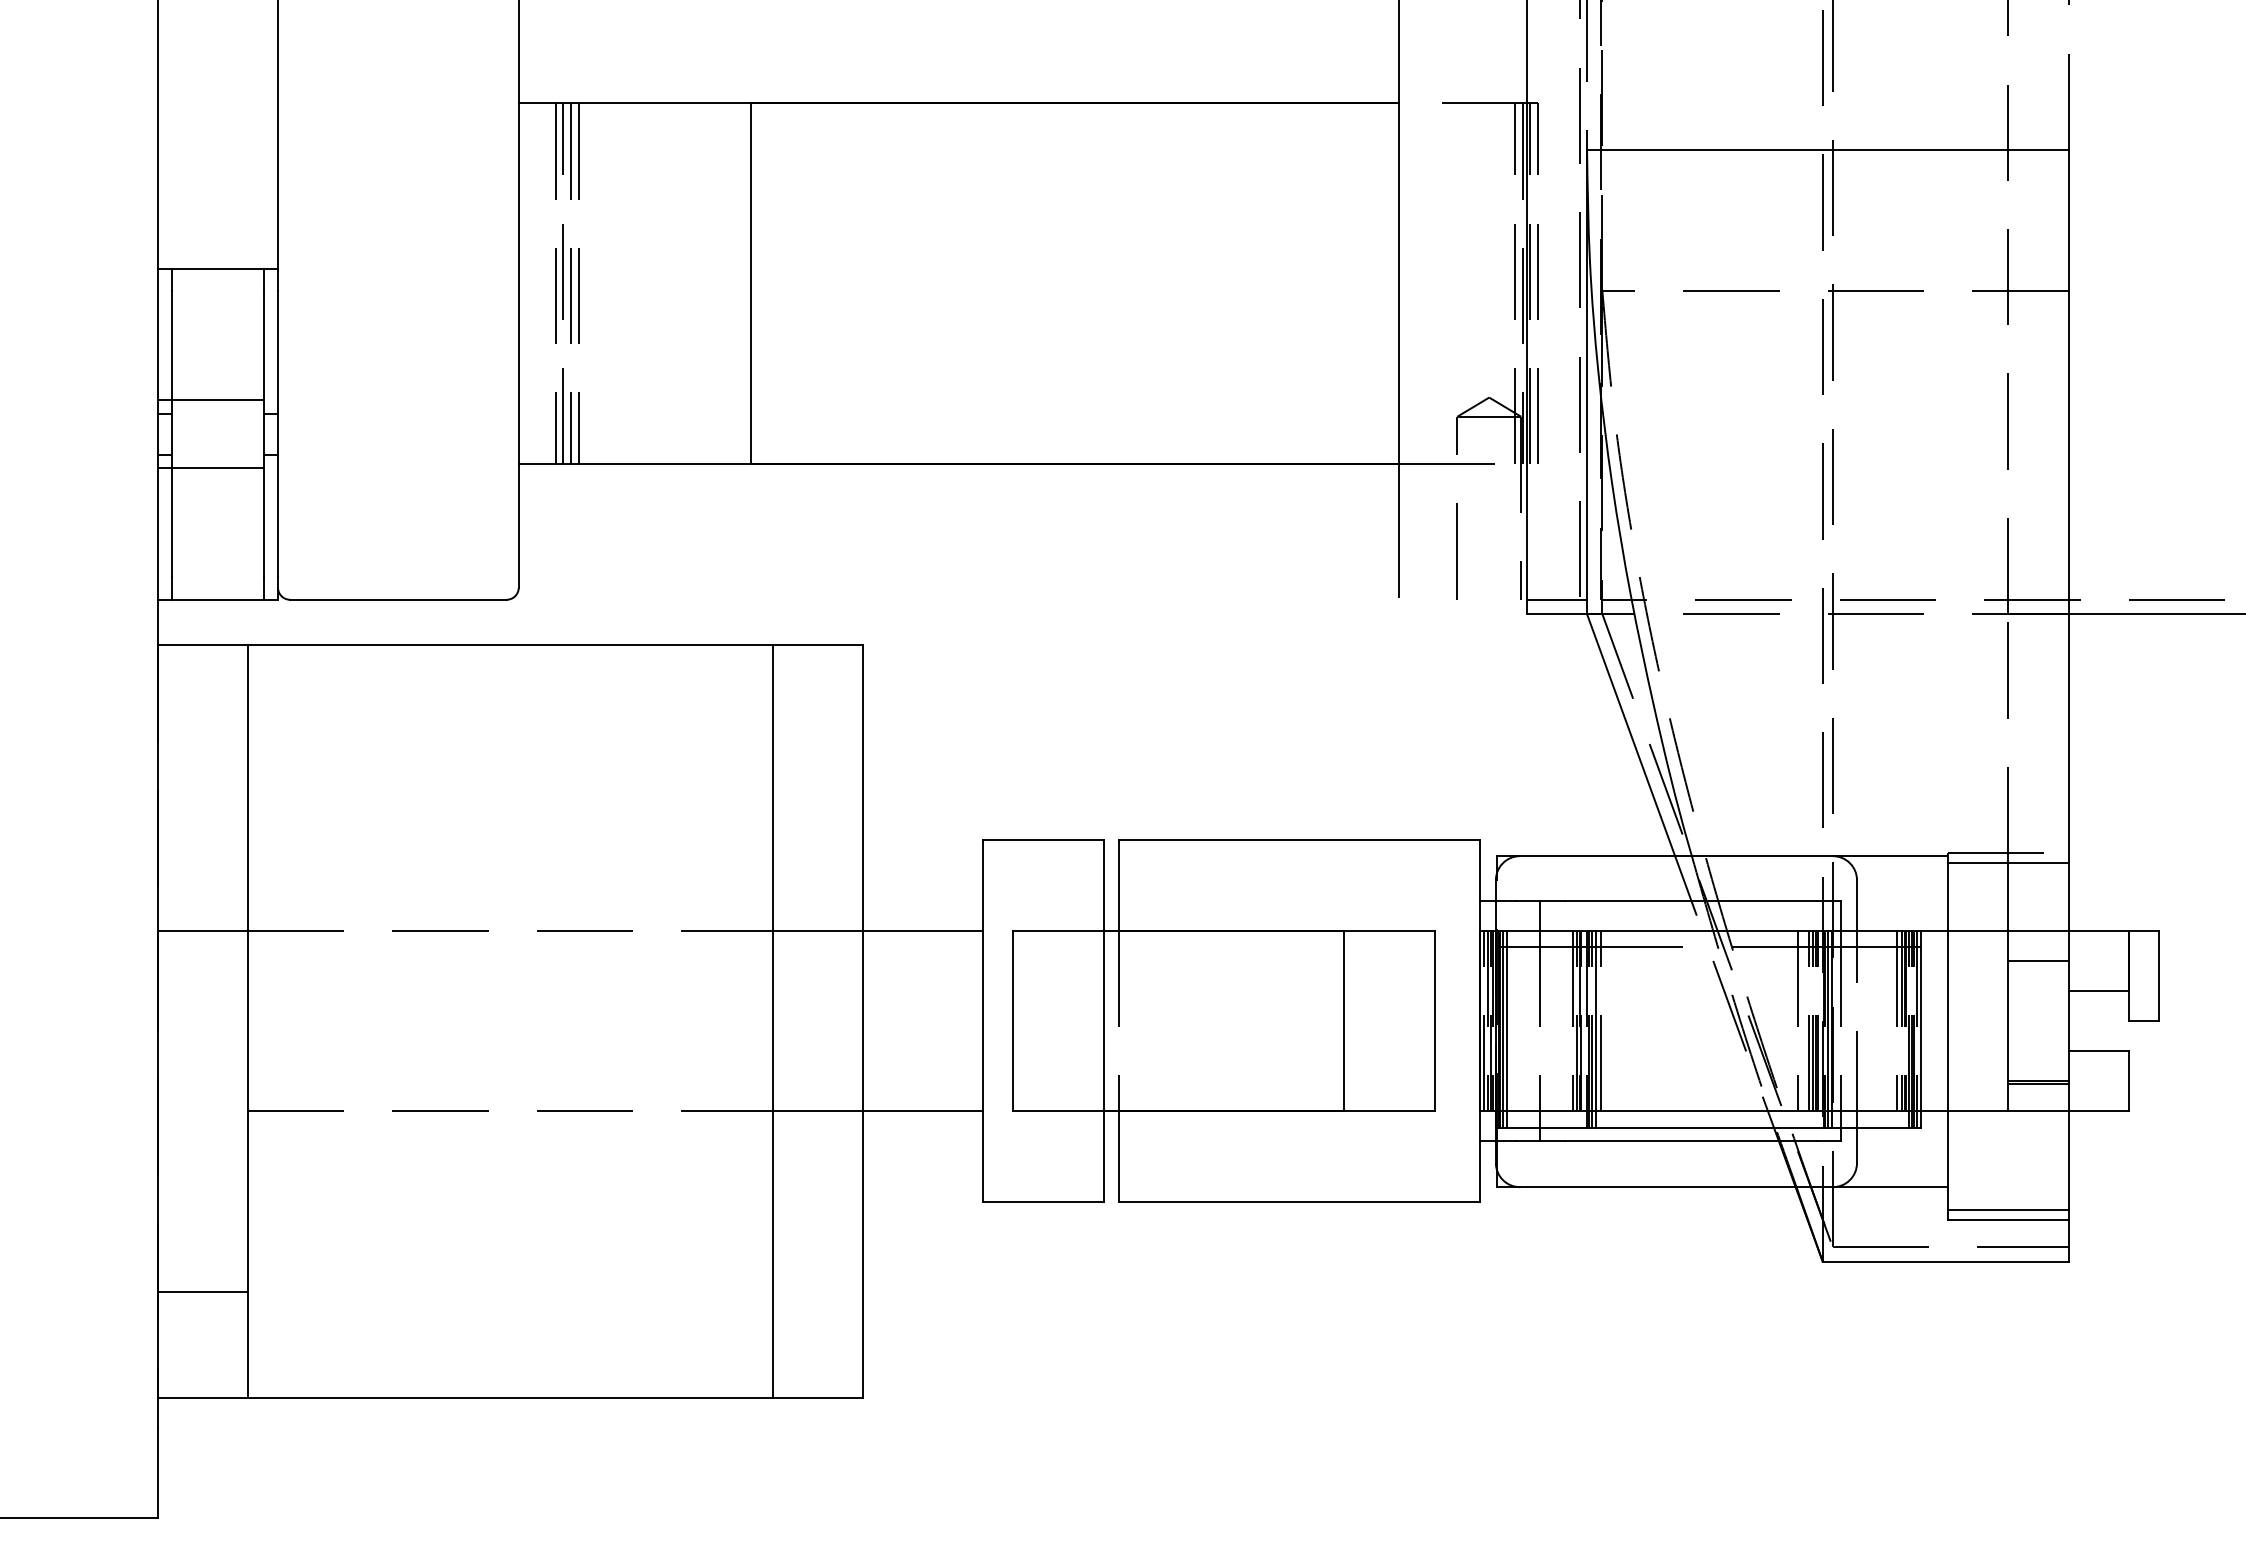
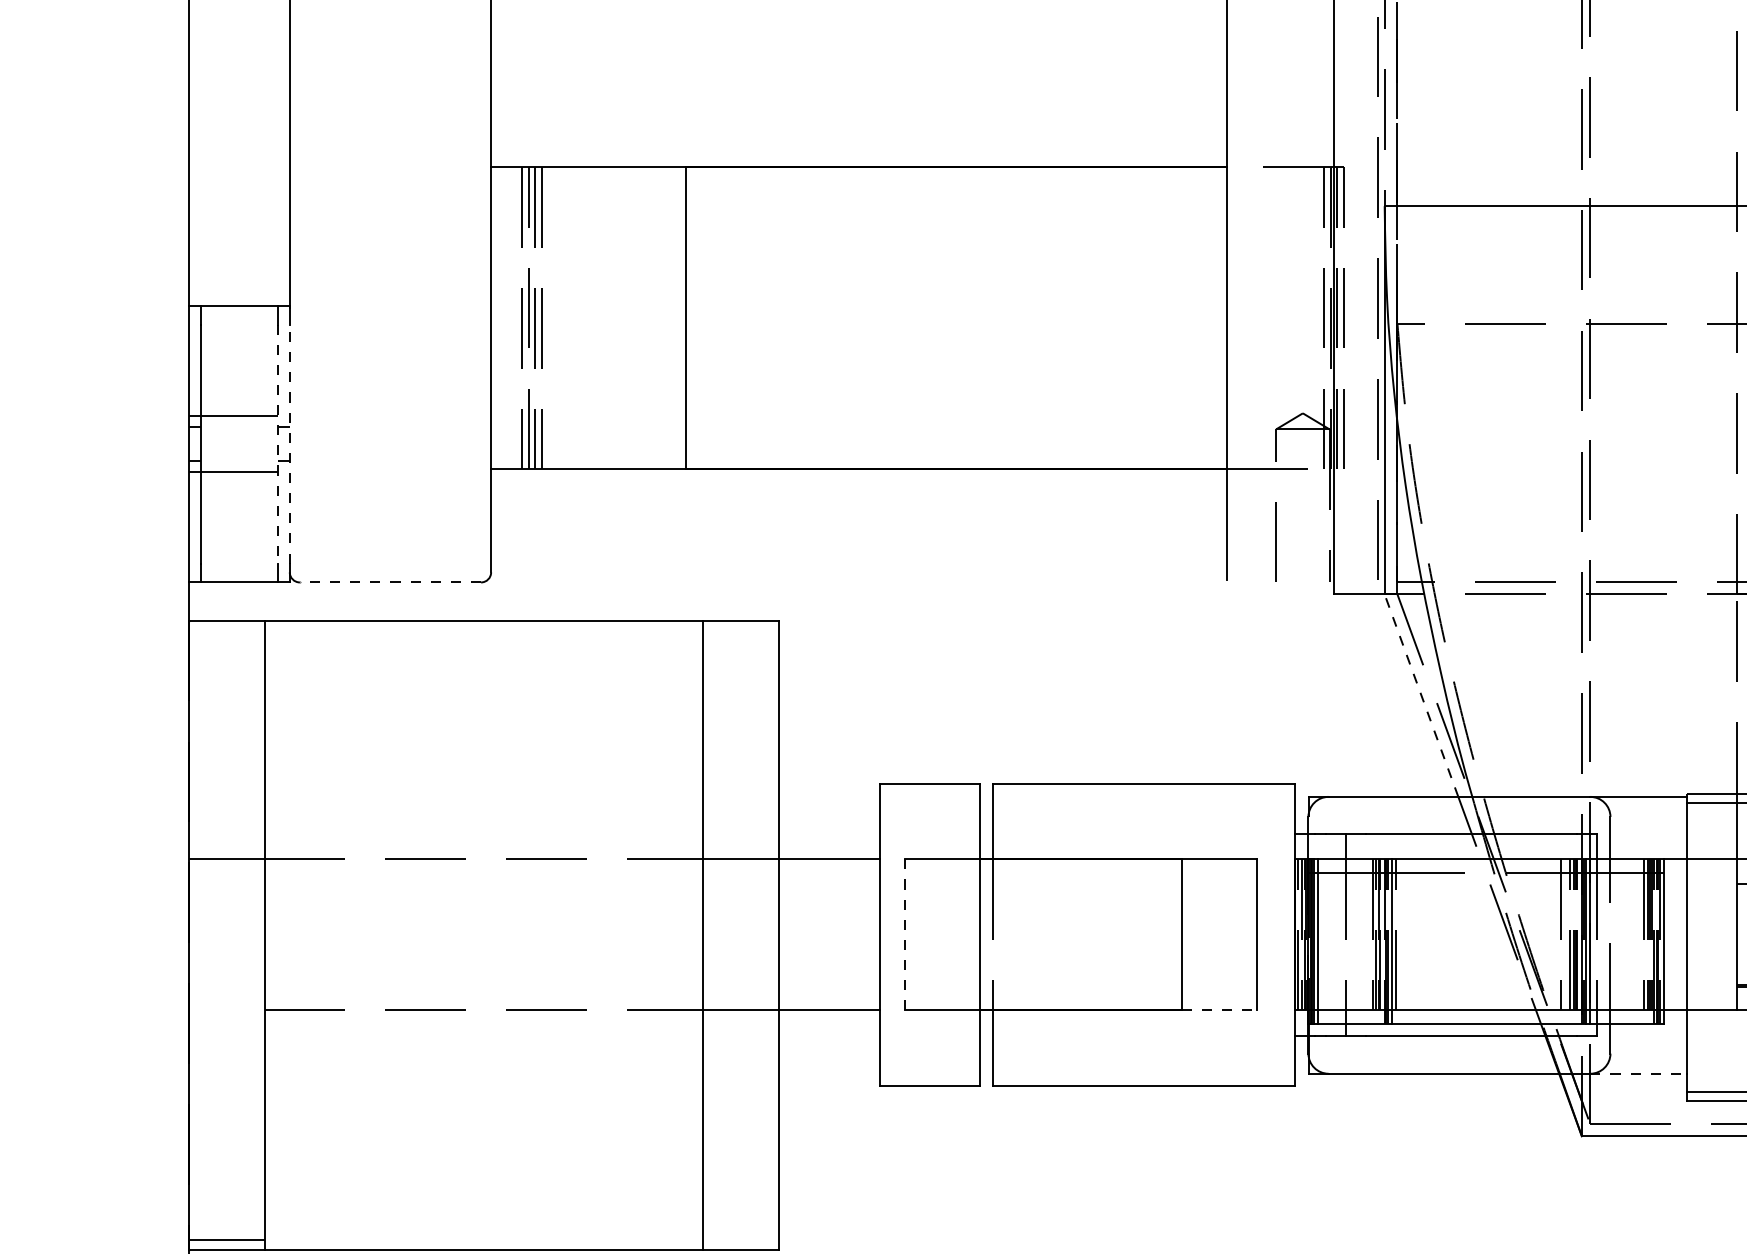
line: (263, 434) -> (277, 444), solid -> dashed
line: (278, 434) -> (290, 444), solid -> dashed
line: (397, 599) -> (389, 582), solid -> dashed
line: (1556, 599) -> (1359, 582), removed
line: (1631, 735) -> (1421, 695), solid -> dashed
line: (1013, 1021) -> (904, 935), solid -> dashed
line: (1389, 1111) -> (1219, 1010), solid -> dashed
line: (1890, 1187) -> (1638, 1074), solid -> dashed
line: (202, 1291) -> (226, 1239), moved

